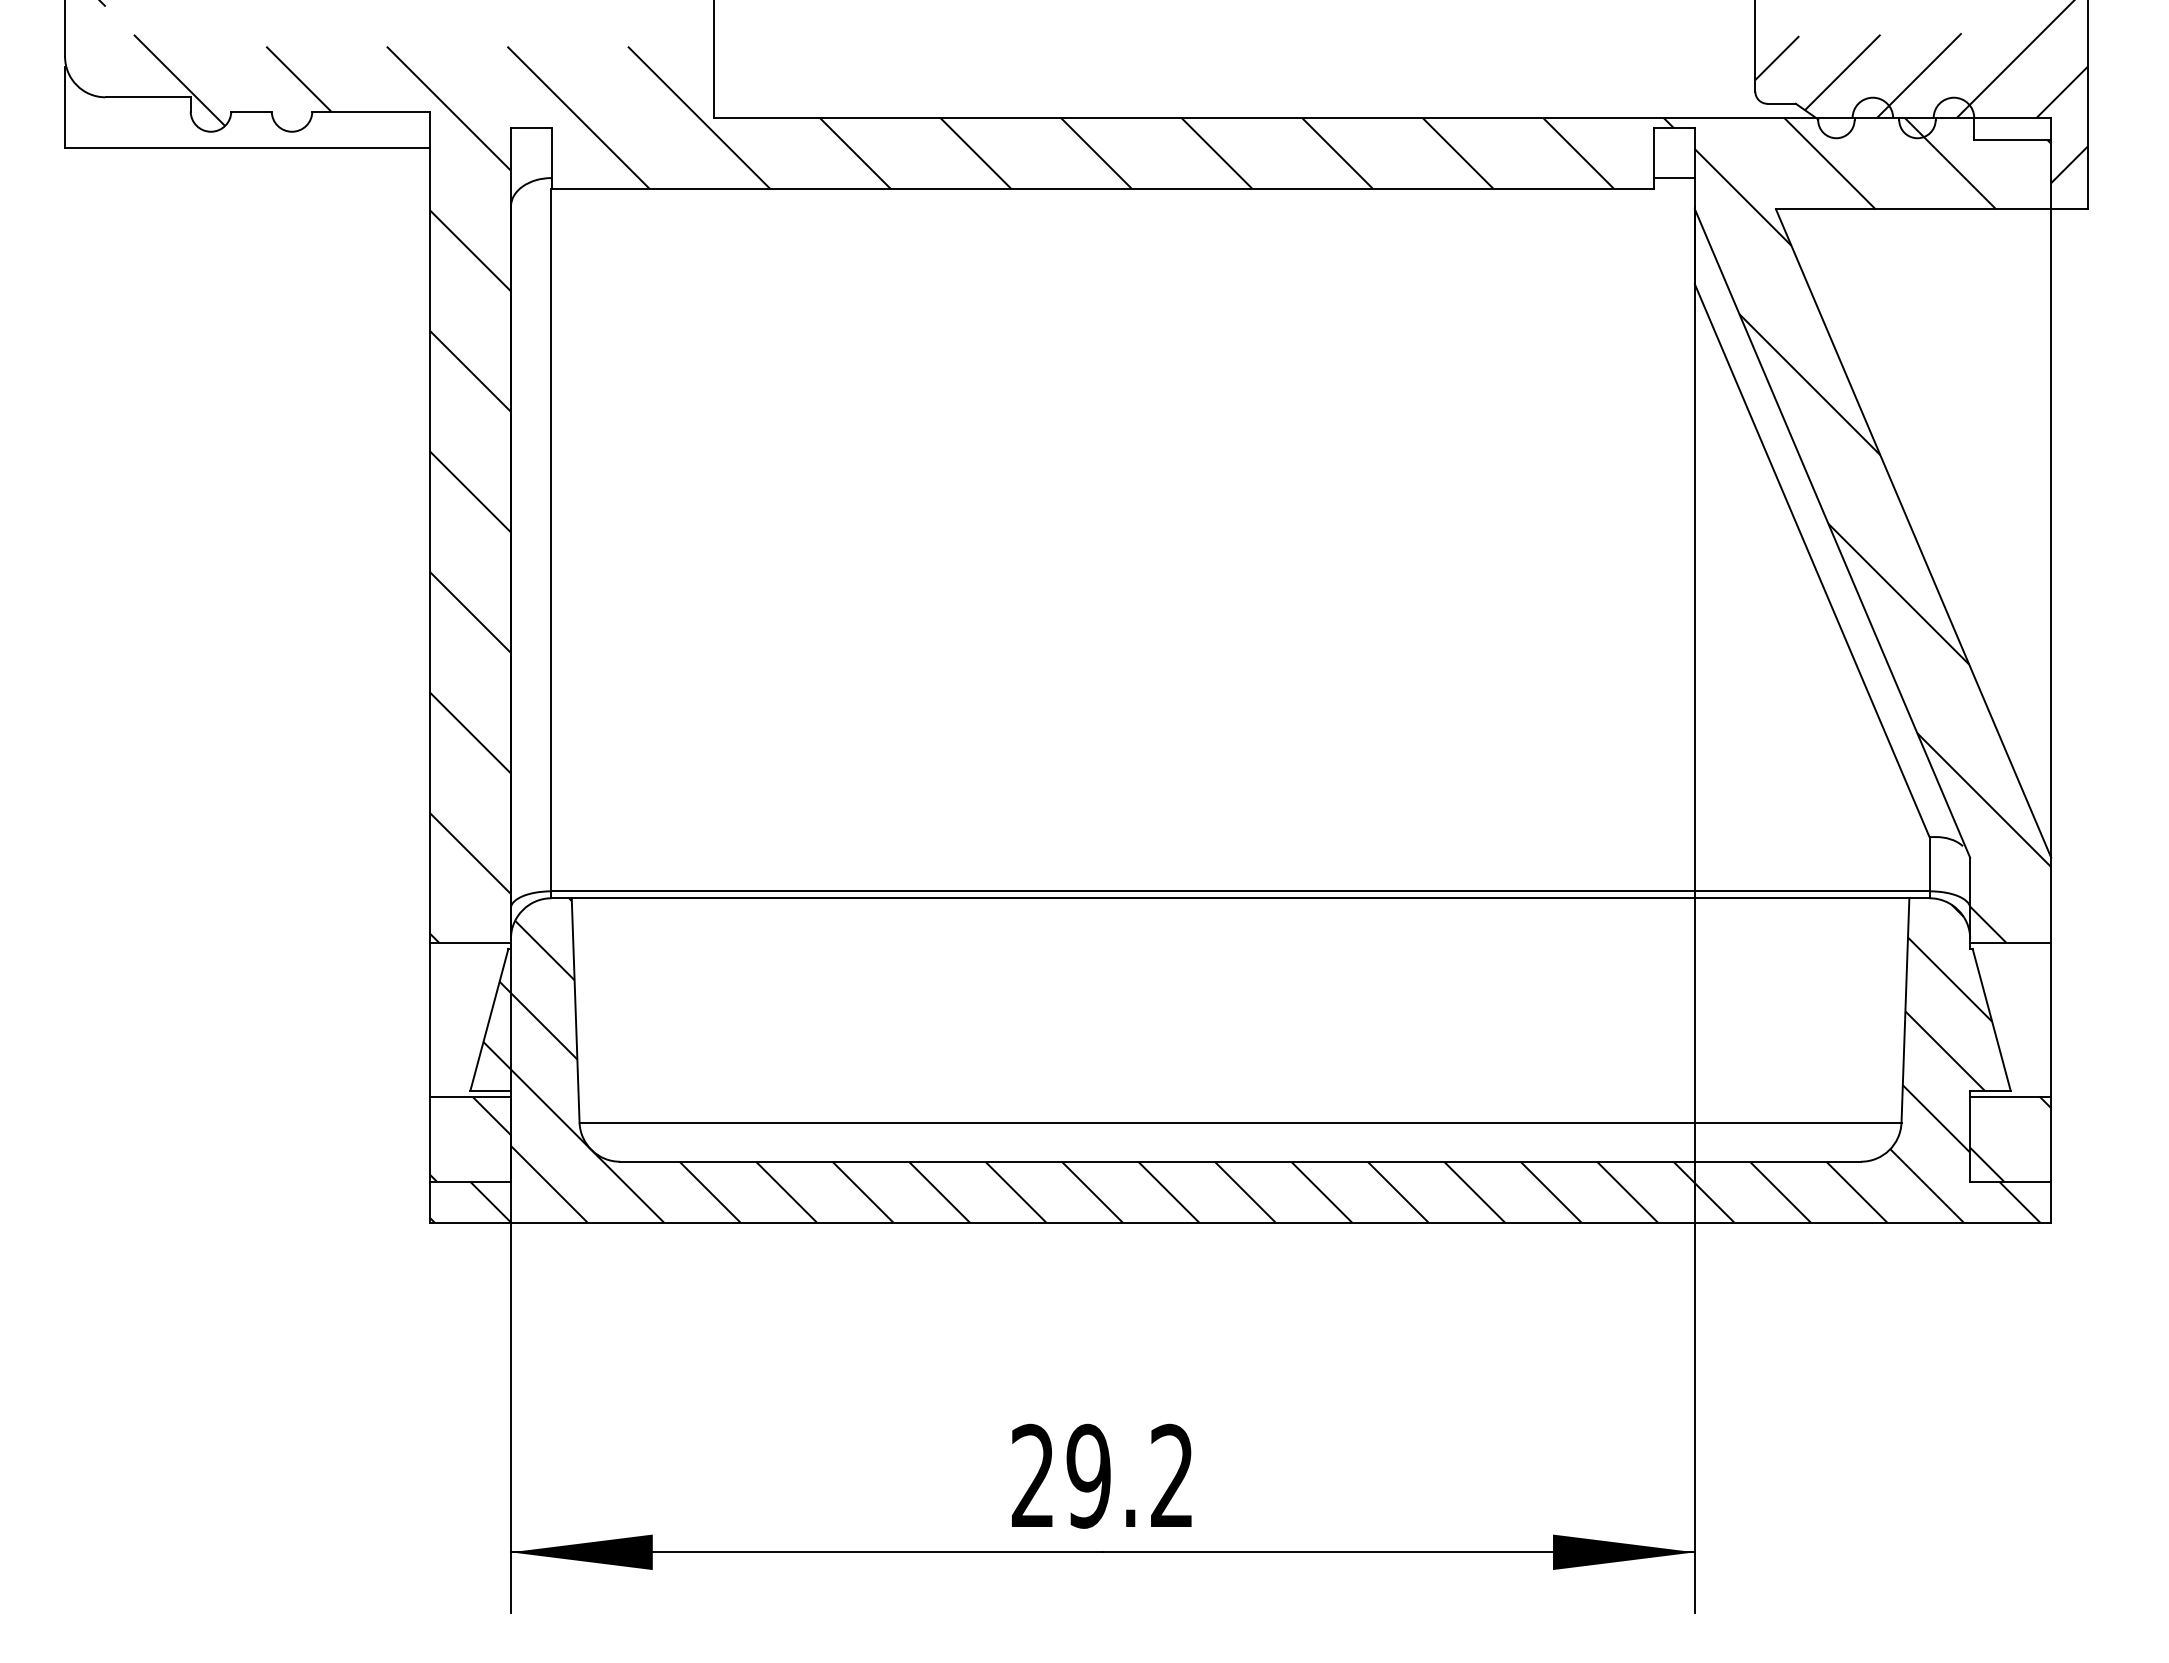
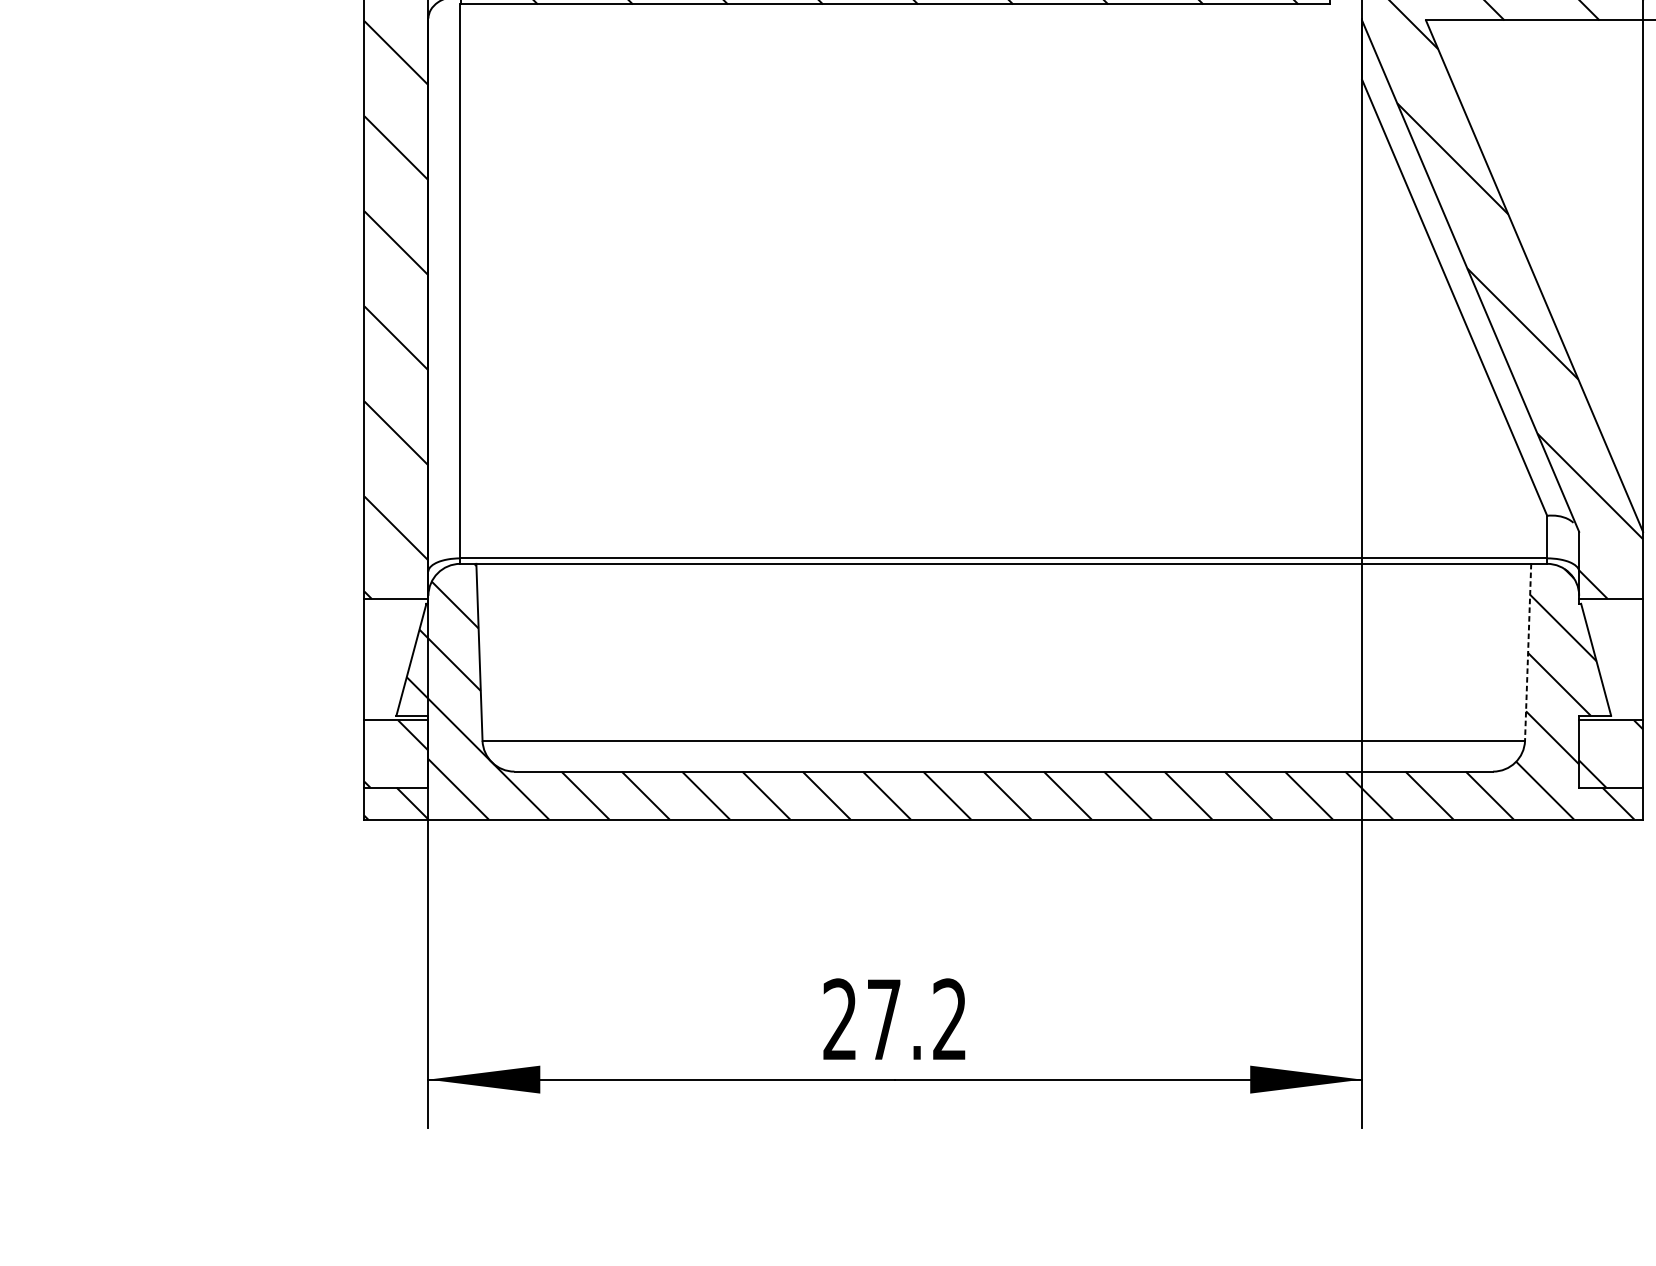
line: (1905, 1010) -> (1528, 652), solid -> dashed
text: (1088, 1475) -> (883, 1019), 29.2 -> 27.2

